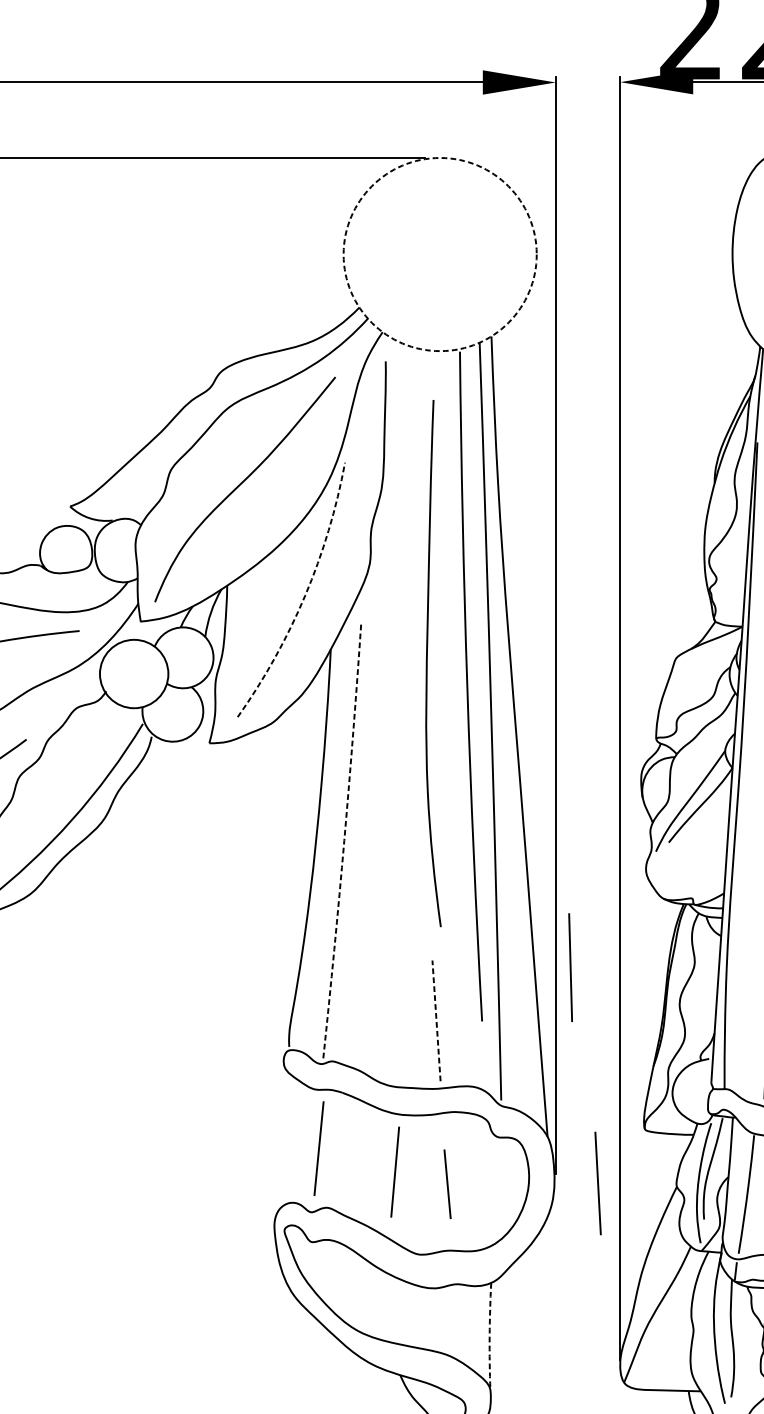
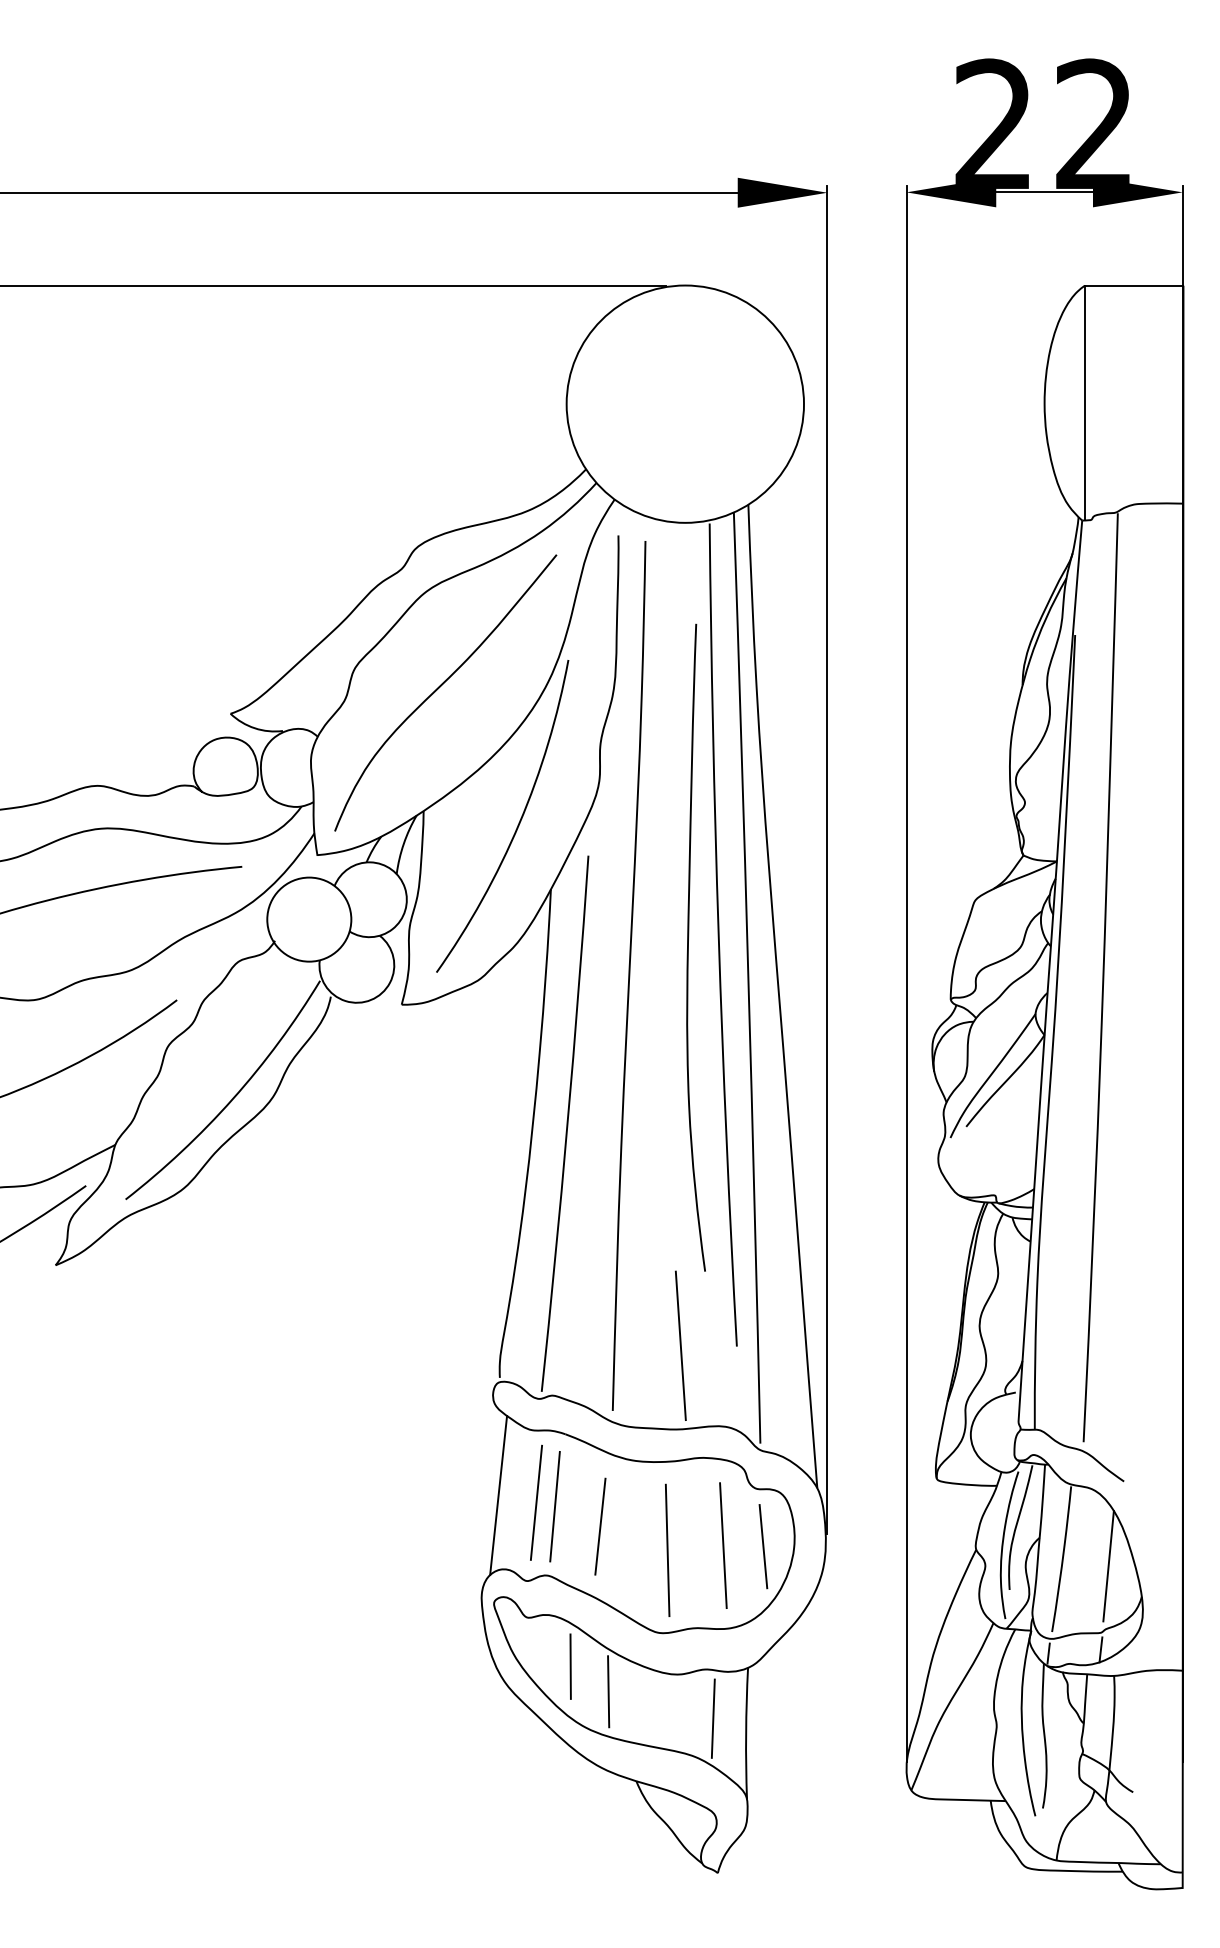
circle: (440, 254) -> (685, 403), dashed -> solid
arc: (305, 595) -> (519, 823), dashed -> solid
curve: (427, 663) -> (688, 947), moved
curve: (393, 719) -> (628, 975), added
arc: (344, 839) -> (567, 1123), dashed -> solid
line: (570, 966) -> (667, 1549), moved
line: (436, 1020) -> (680, 1345), dashed -> solid
line: (288, 1142) -> (498, 1495), added
line: (371, 1167) -> (600, 1526), added
line: (394, 1171) -> (554, 1506), moved
line: (598, 1183) -> (723, 1545), moved
line: (447, 1184) -> (763, 1546), moved
line: (346, 1281) -> (570, 1666), added
line: (377, 1302) -> (608, 1691), added
line: (462, 1324) -> (712, 1718), added
arc: (489, 1336) -> (746, 1733), dashed -> solid

